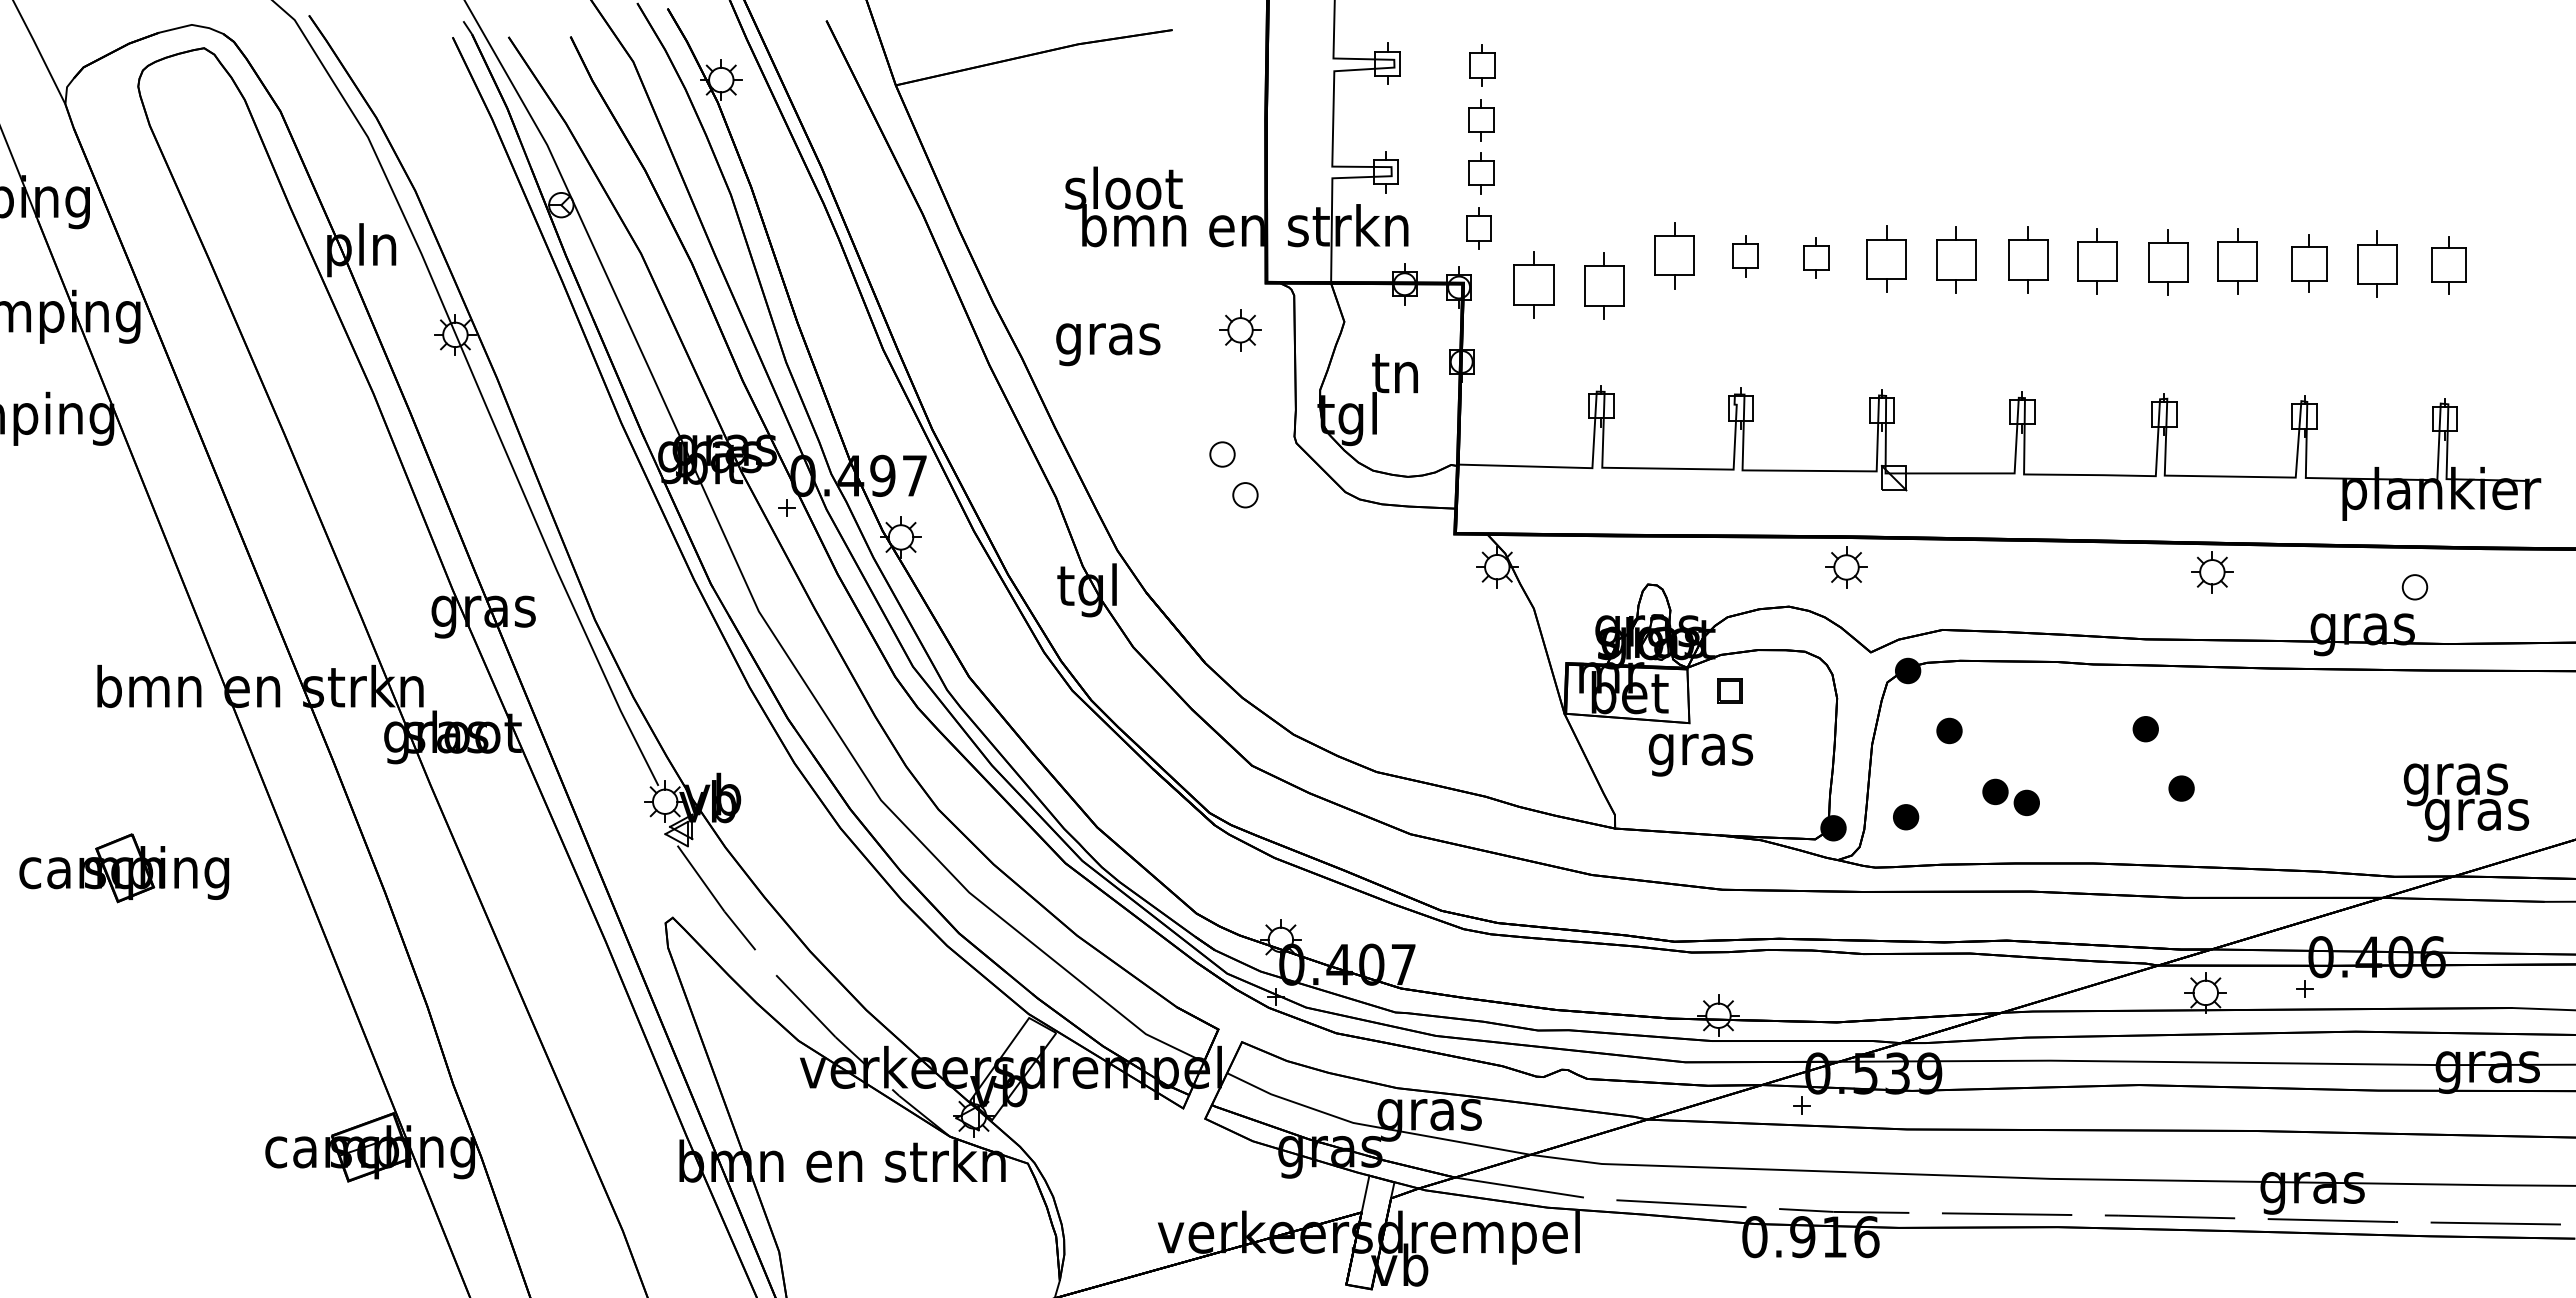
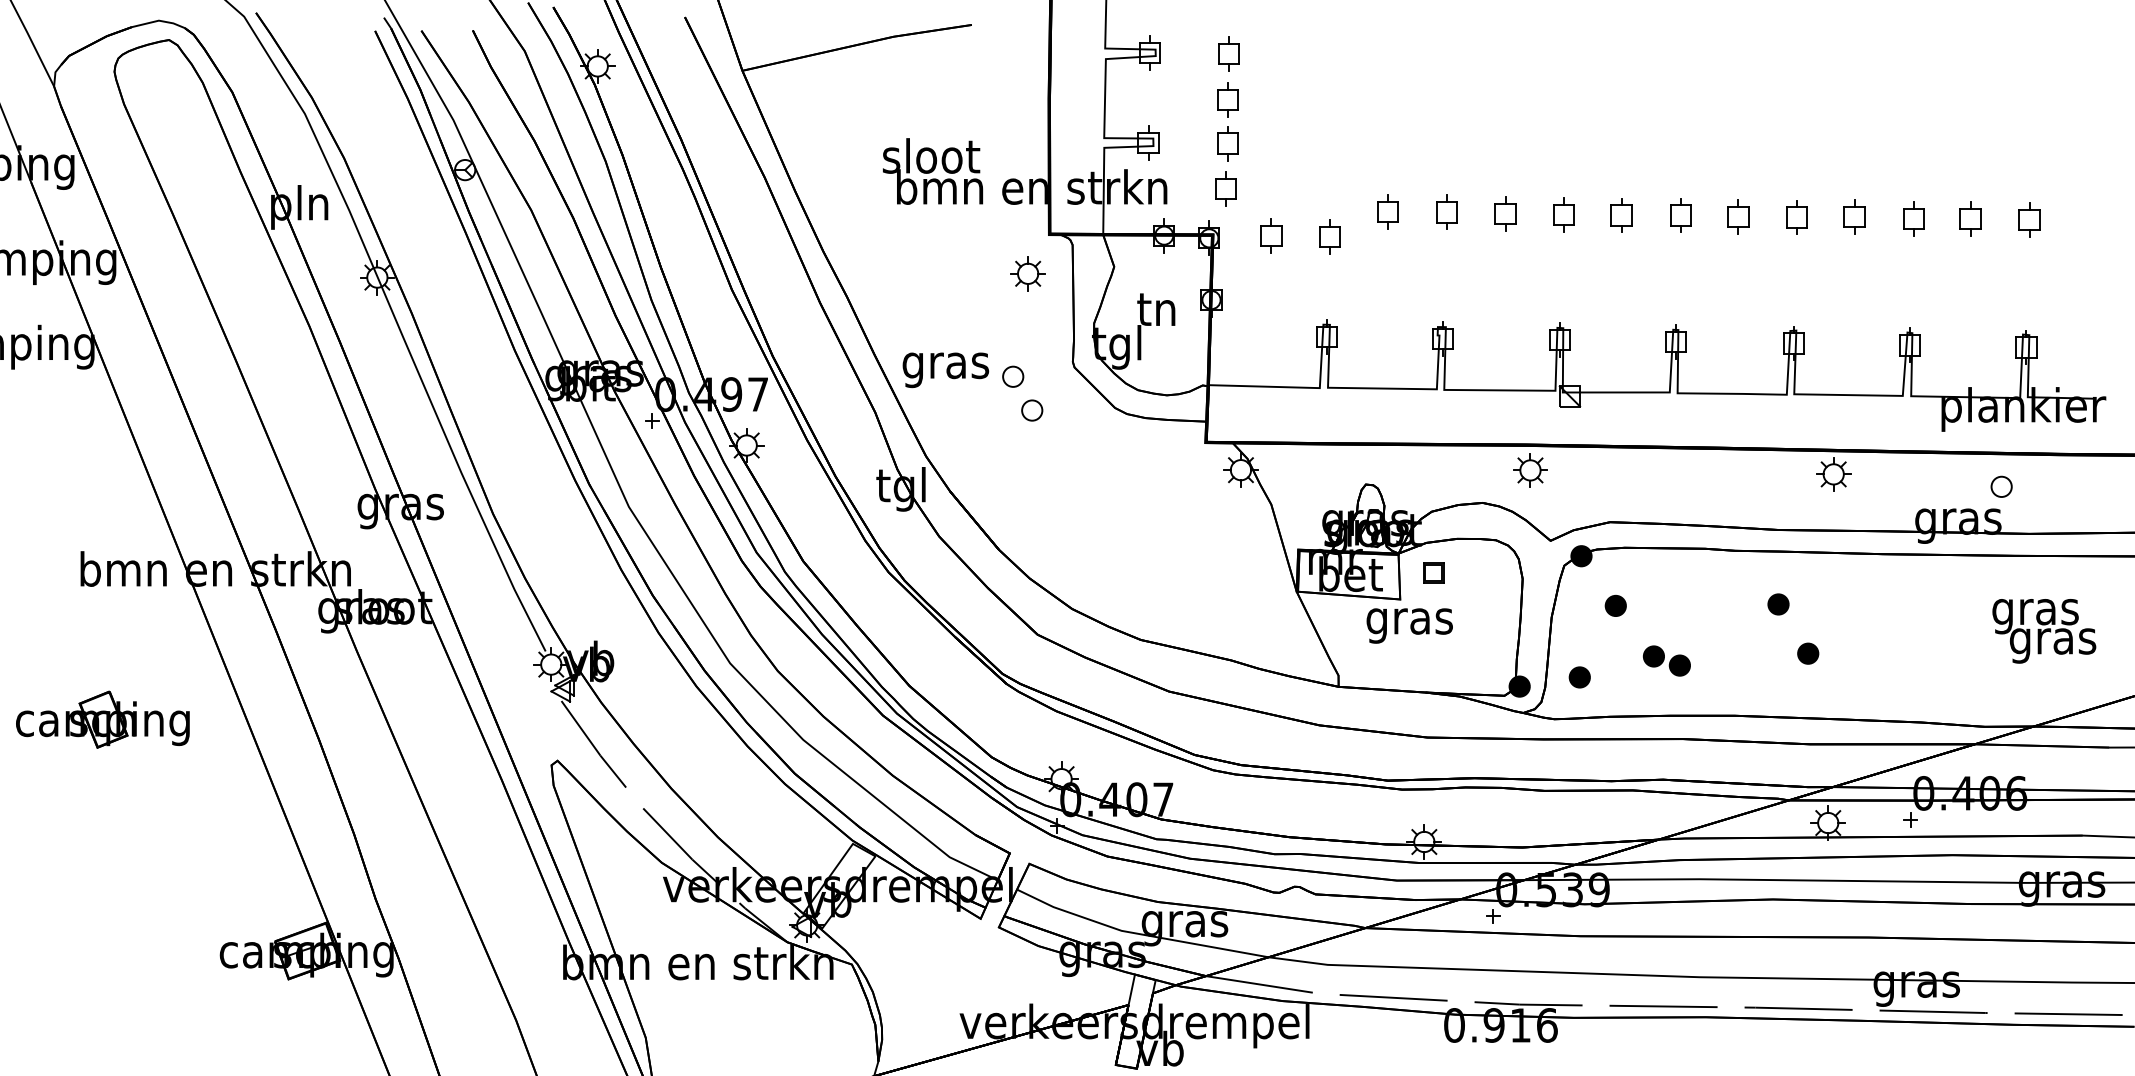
part: (1674, 255) -> (1387, 211), size x0.62
part: (1886, 258) -> (1563, 214), size x0.62
part: (1956, 259) -> (1621, 215), size x0.62
part: (2027, 259) -> (1680, 215), size x0.62
part: (2097, 261) -> (1738, 216), size x0.62
part: (2237, 261) -> (1854, 216), size x0.62
part: (2167, 262) -> (1796, 217), size x0.62
part: (2309, 263) -> (1914, 218), size x0.71
part: (2377, 264) -> (1970, 219), size x0.62
part: (2448, 264) -> (2029, 219), size x0.71
part: (1533, 284) -> (1270, 235), size x0.62
part: (1604, 285) -> (1329, 236), size x0.62
text: (1108, 344) -> (946, 370), moved
text: (2466, 802) -> (2044, 631), moved

